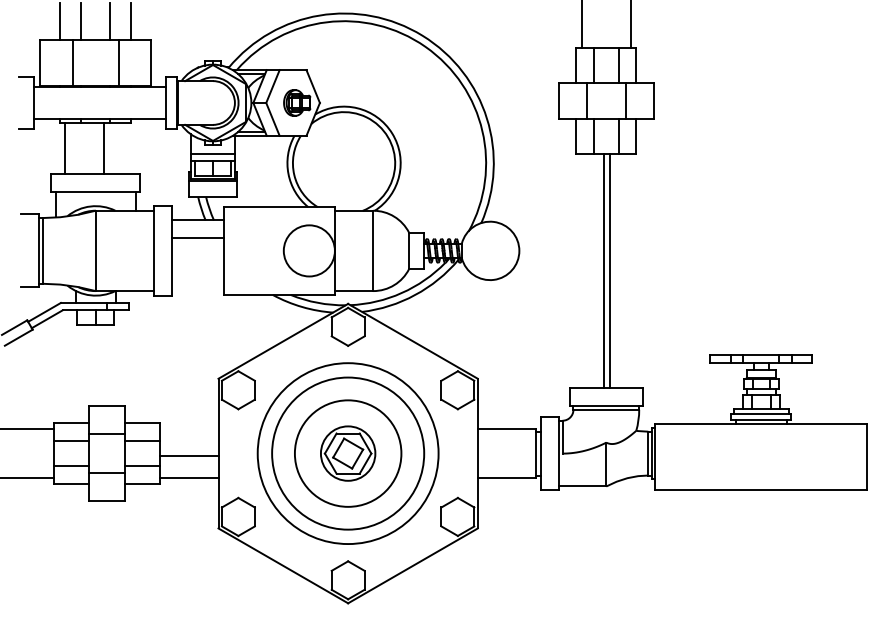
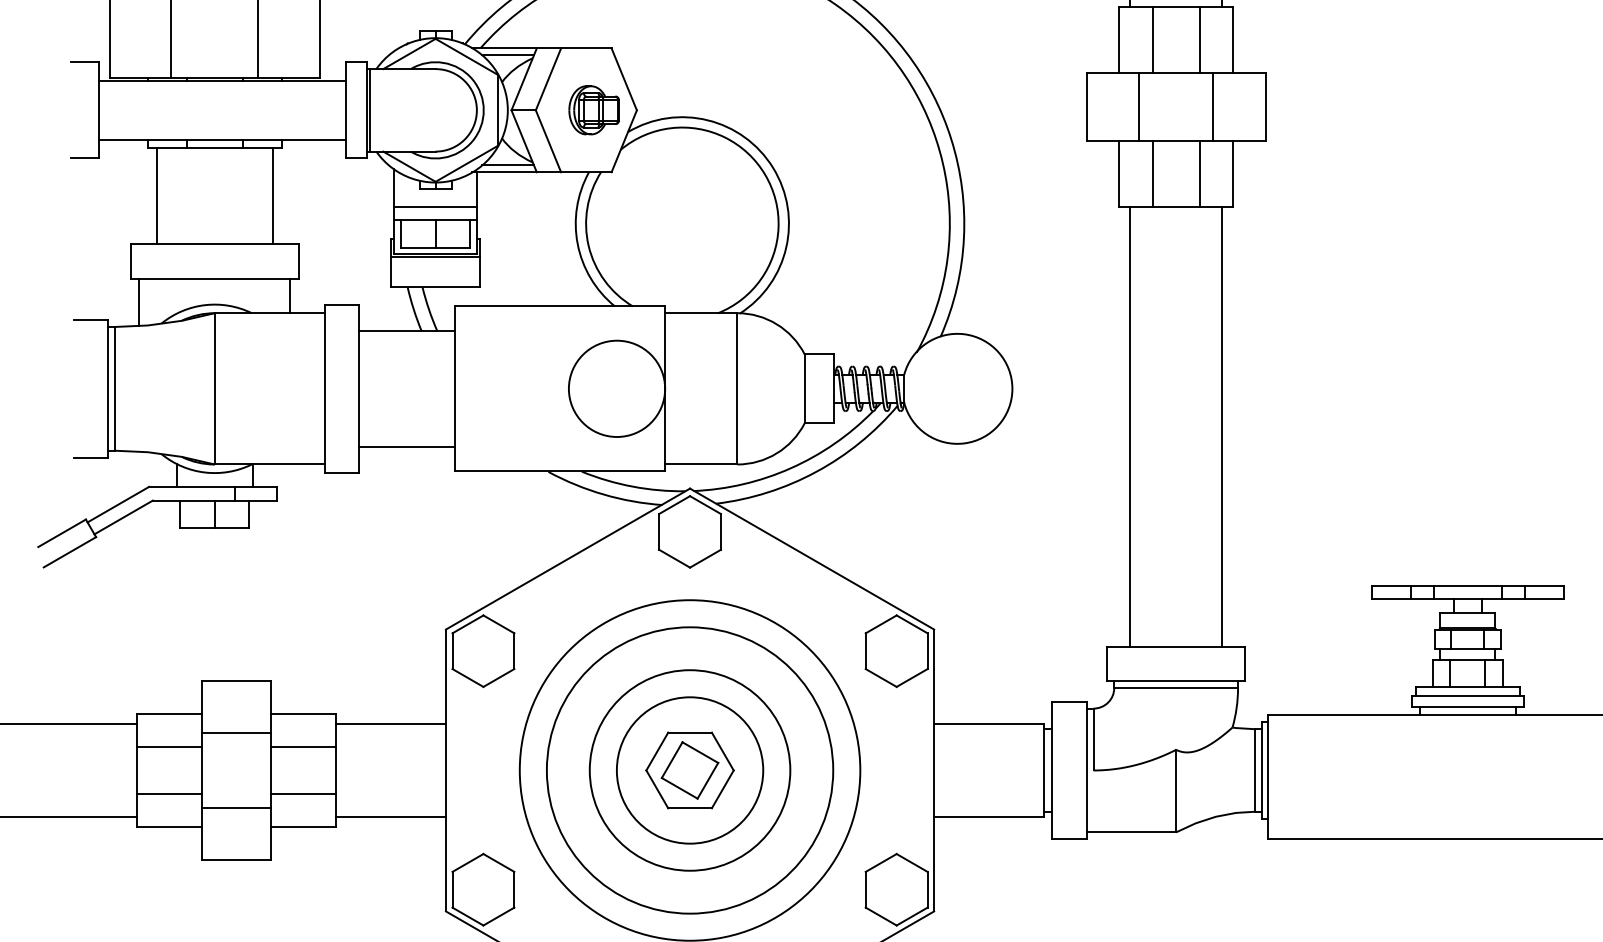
line: (104, 148) -> (272, 196), moved
line: (197, 237) -> (406, 446), moved
line: (603, 270) -> (1129, 425), moved
line: (609, 270) -> (1221, 425), moved
circle: (348, 453) -> (690, 770), size x1.43
line: (189, 456) -> (391, 725), moved

